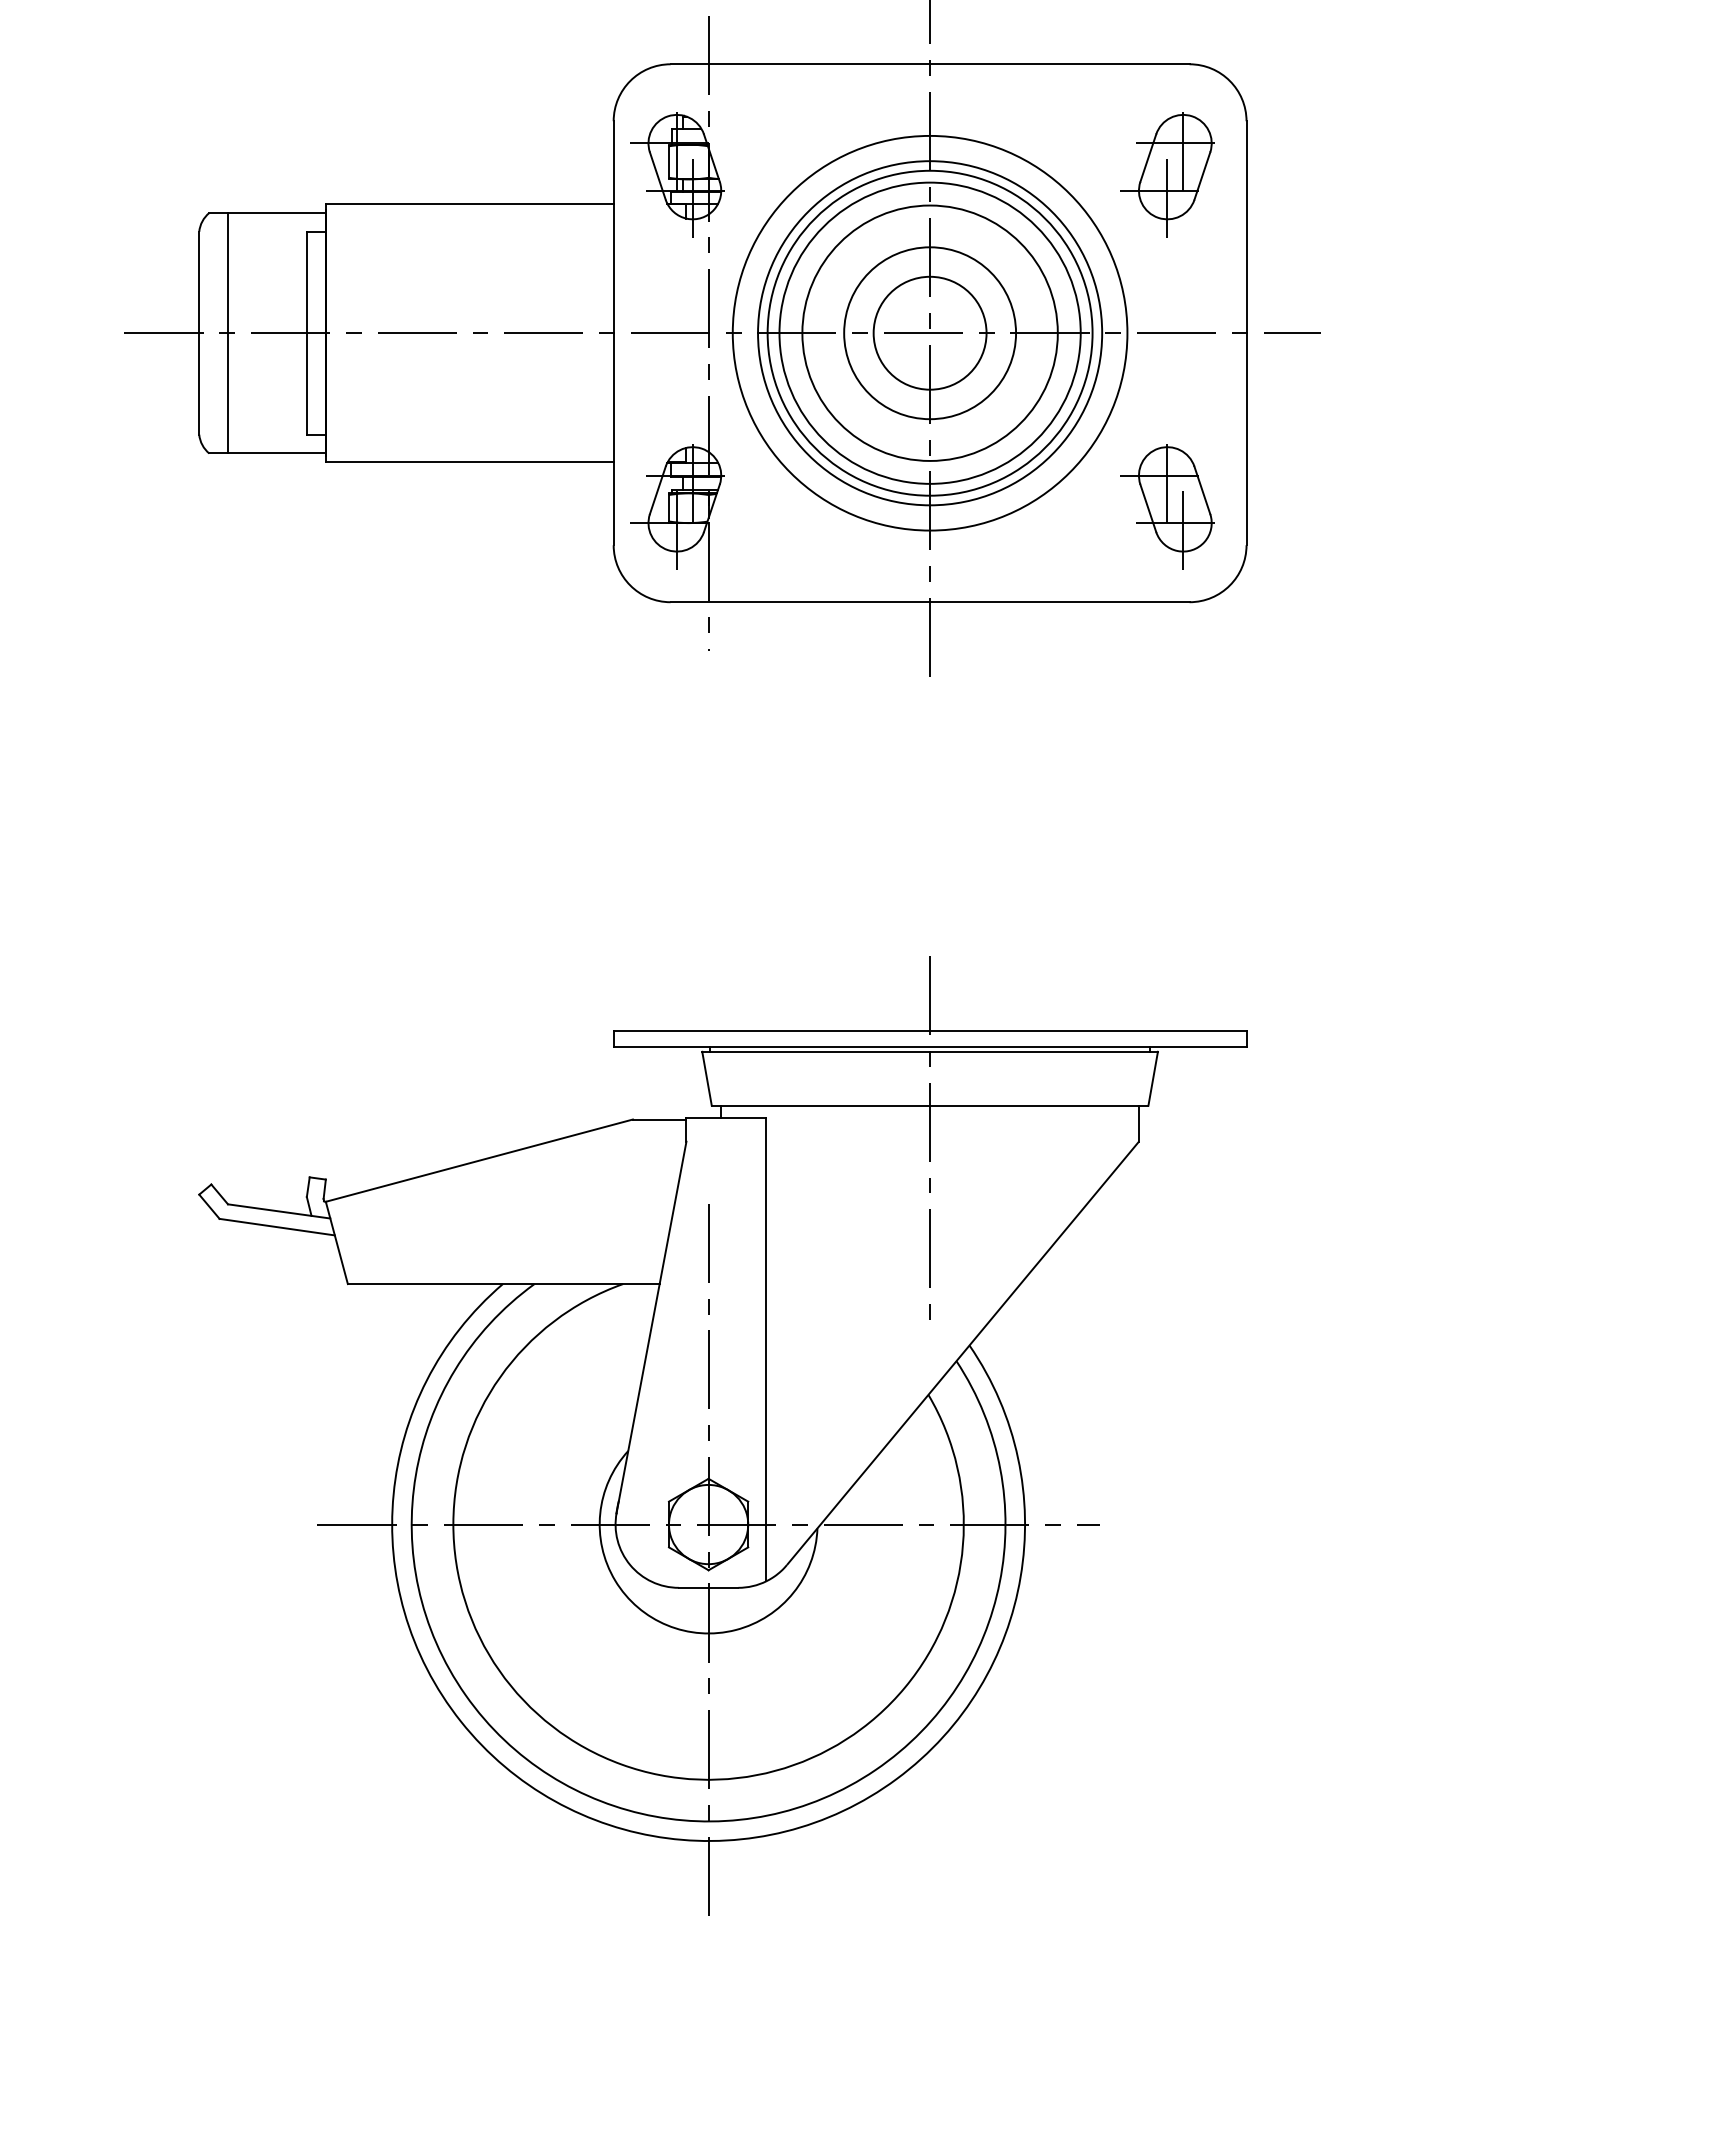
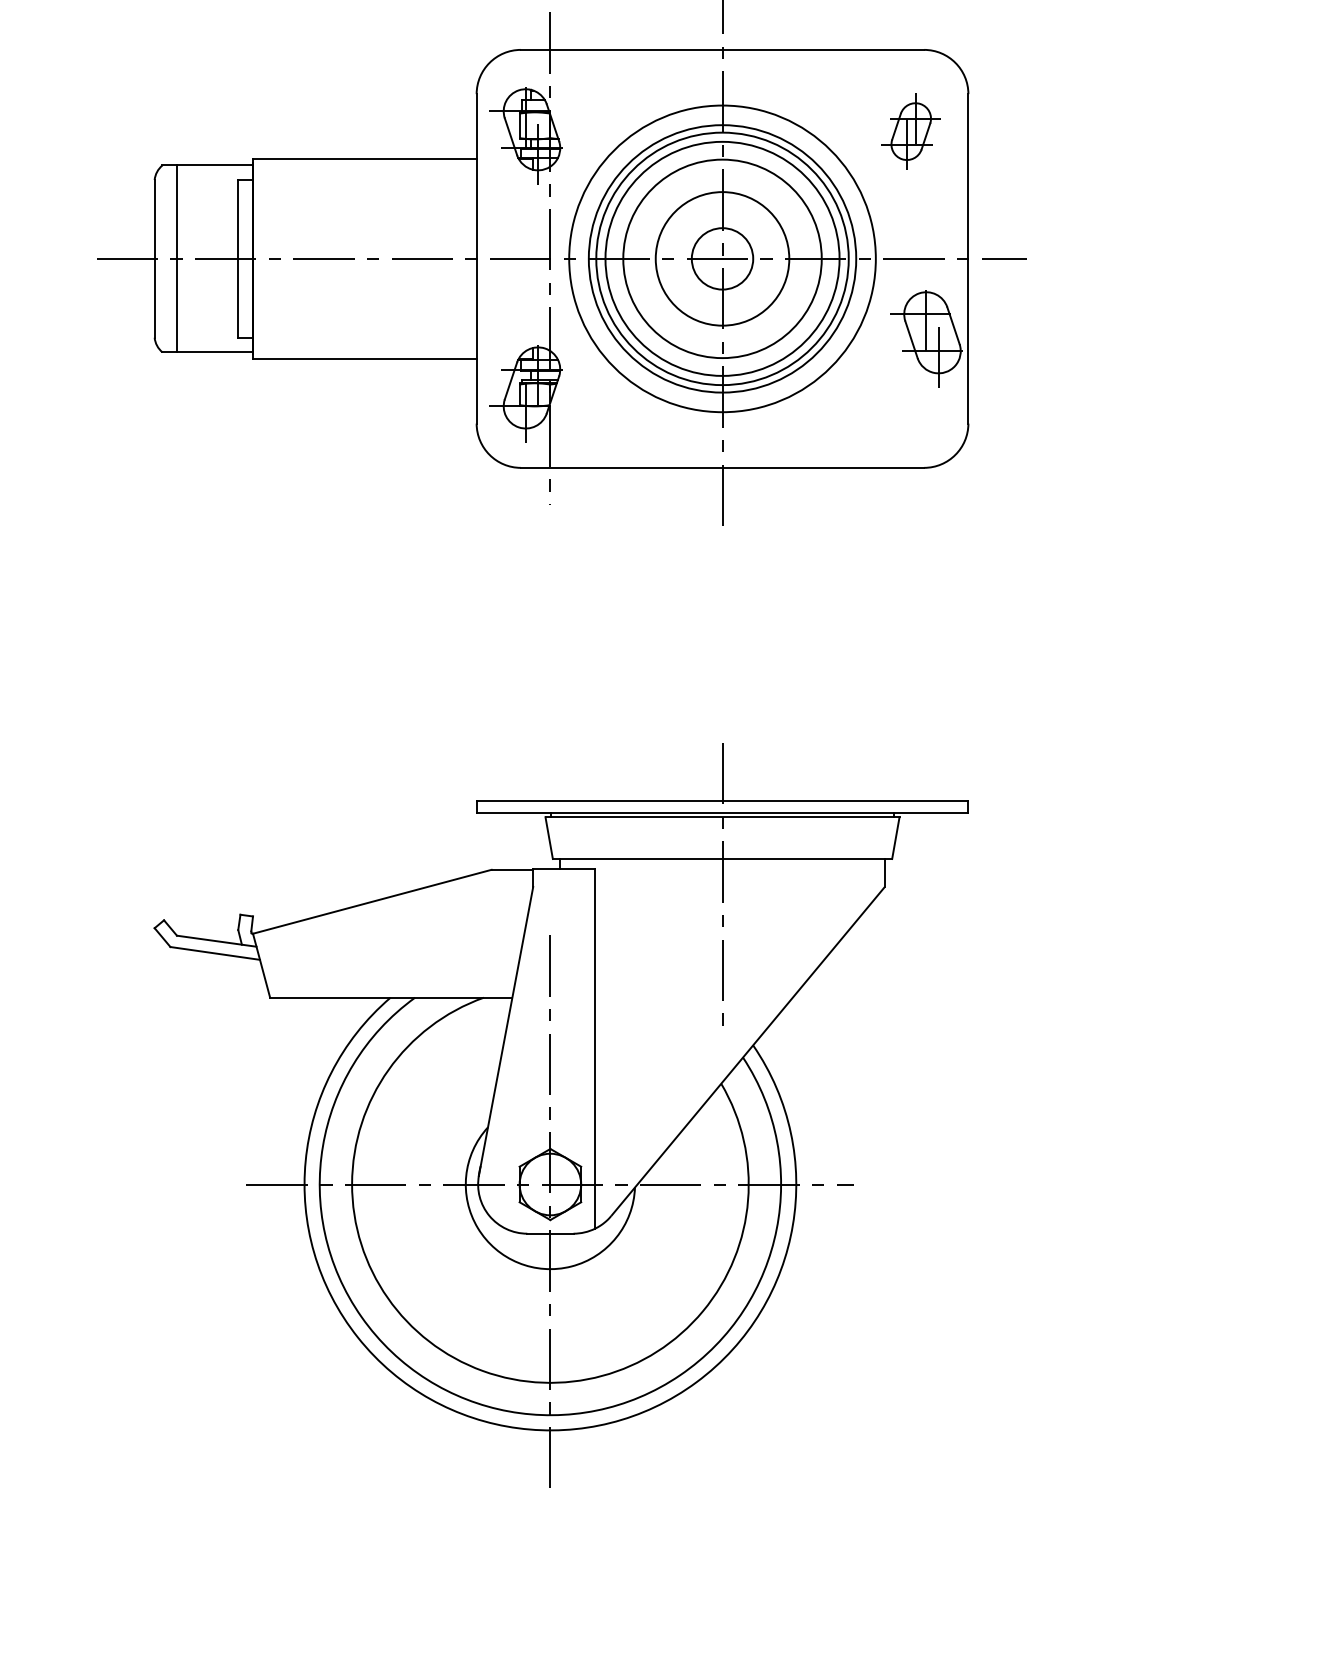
part: (1167, 174) -> (906, 135), size x0.7
circle: (929, 332) -> (722, 258), size x0.7
part: (1167, 506) -> (926, 338), moved

